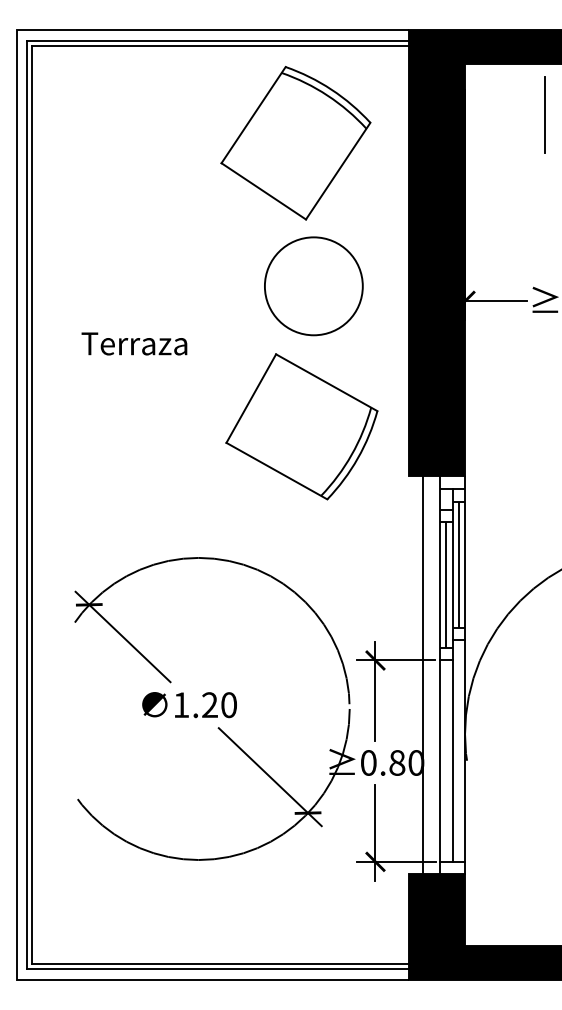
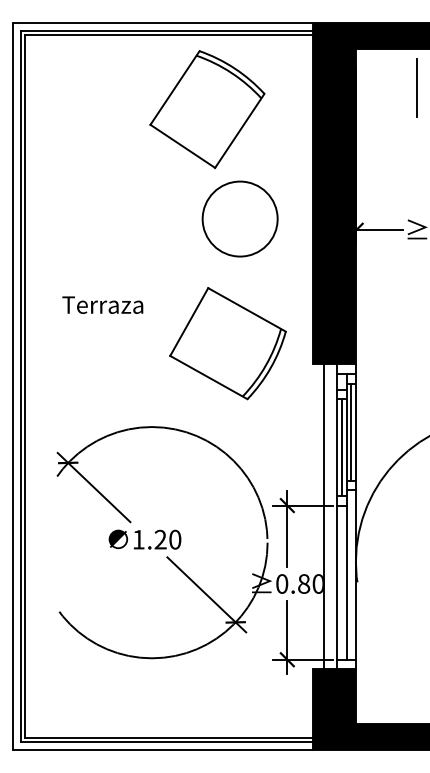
part: (296, 143) -> (207, 109), moved
text: (134, 343) -> (102, 304), moved
part: (301, 426) -> (227, 343), moved

